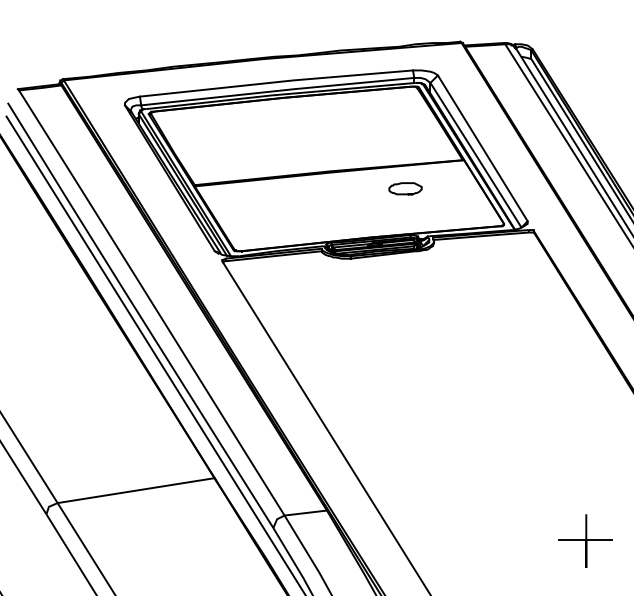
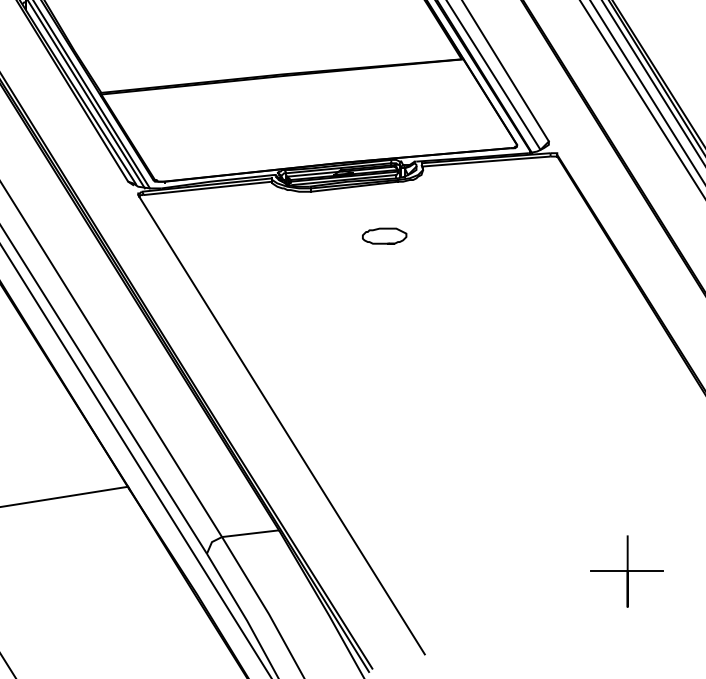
curve: (405, 183) -> (384, 229), moved

